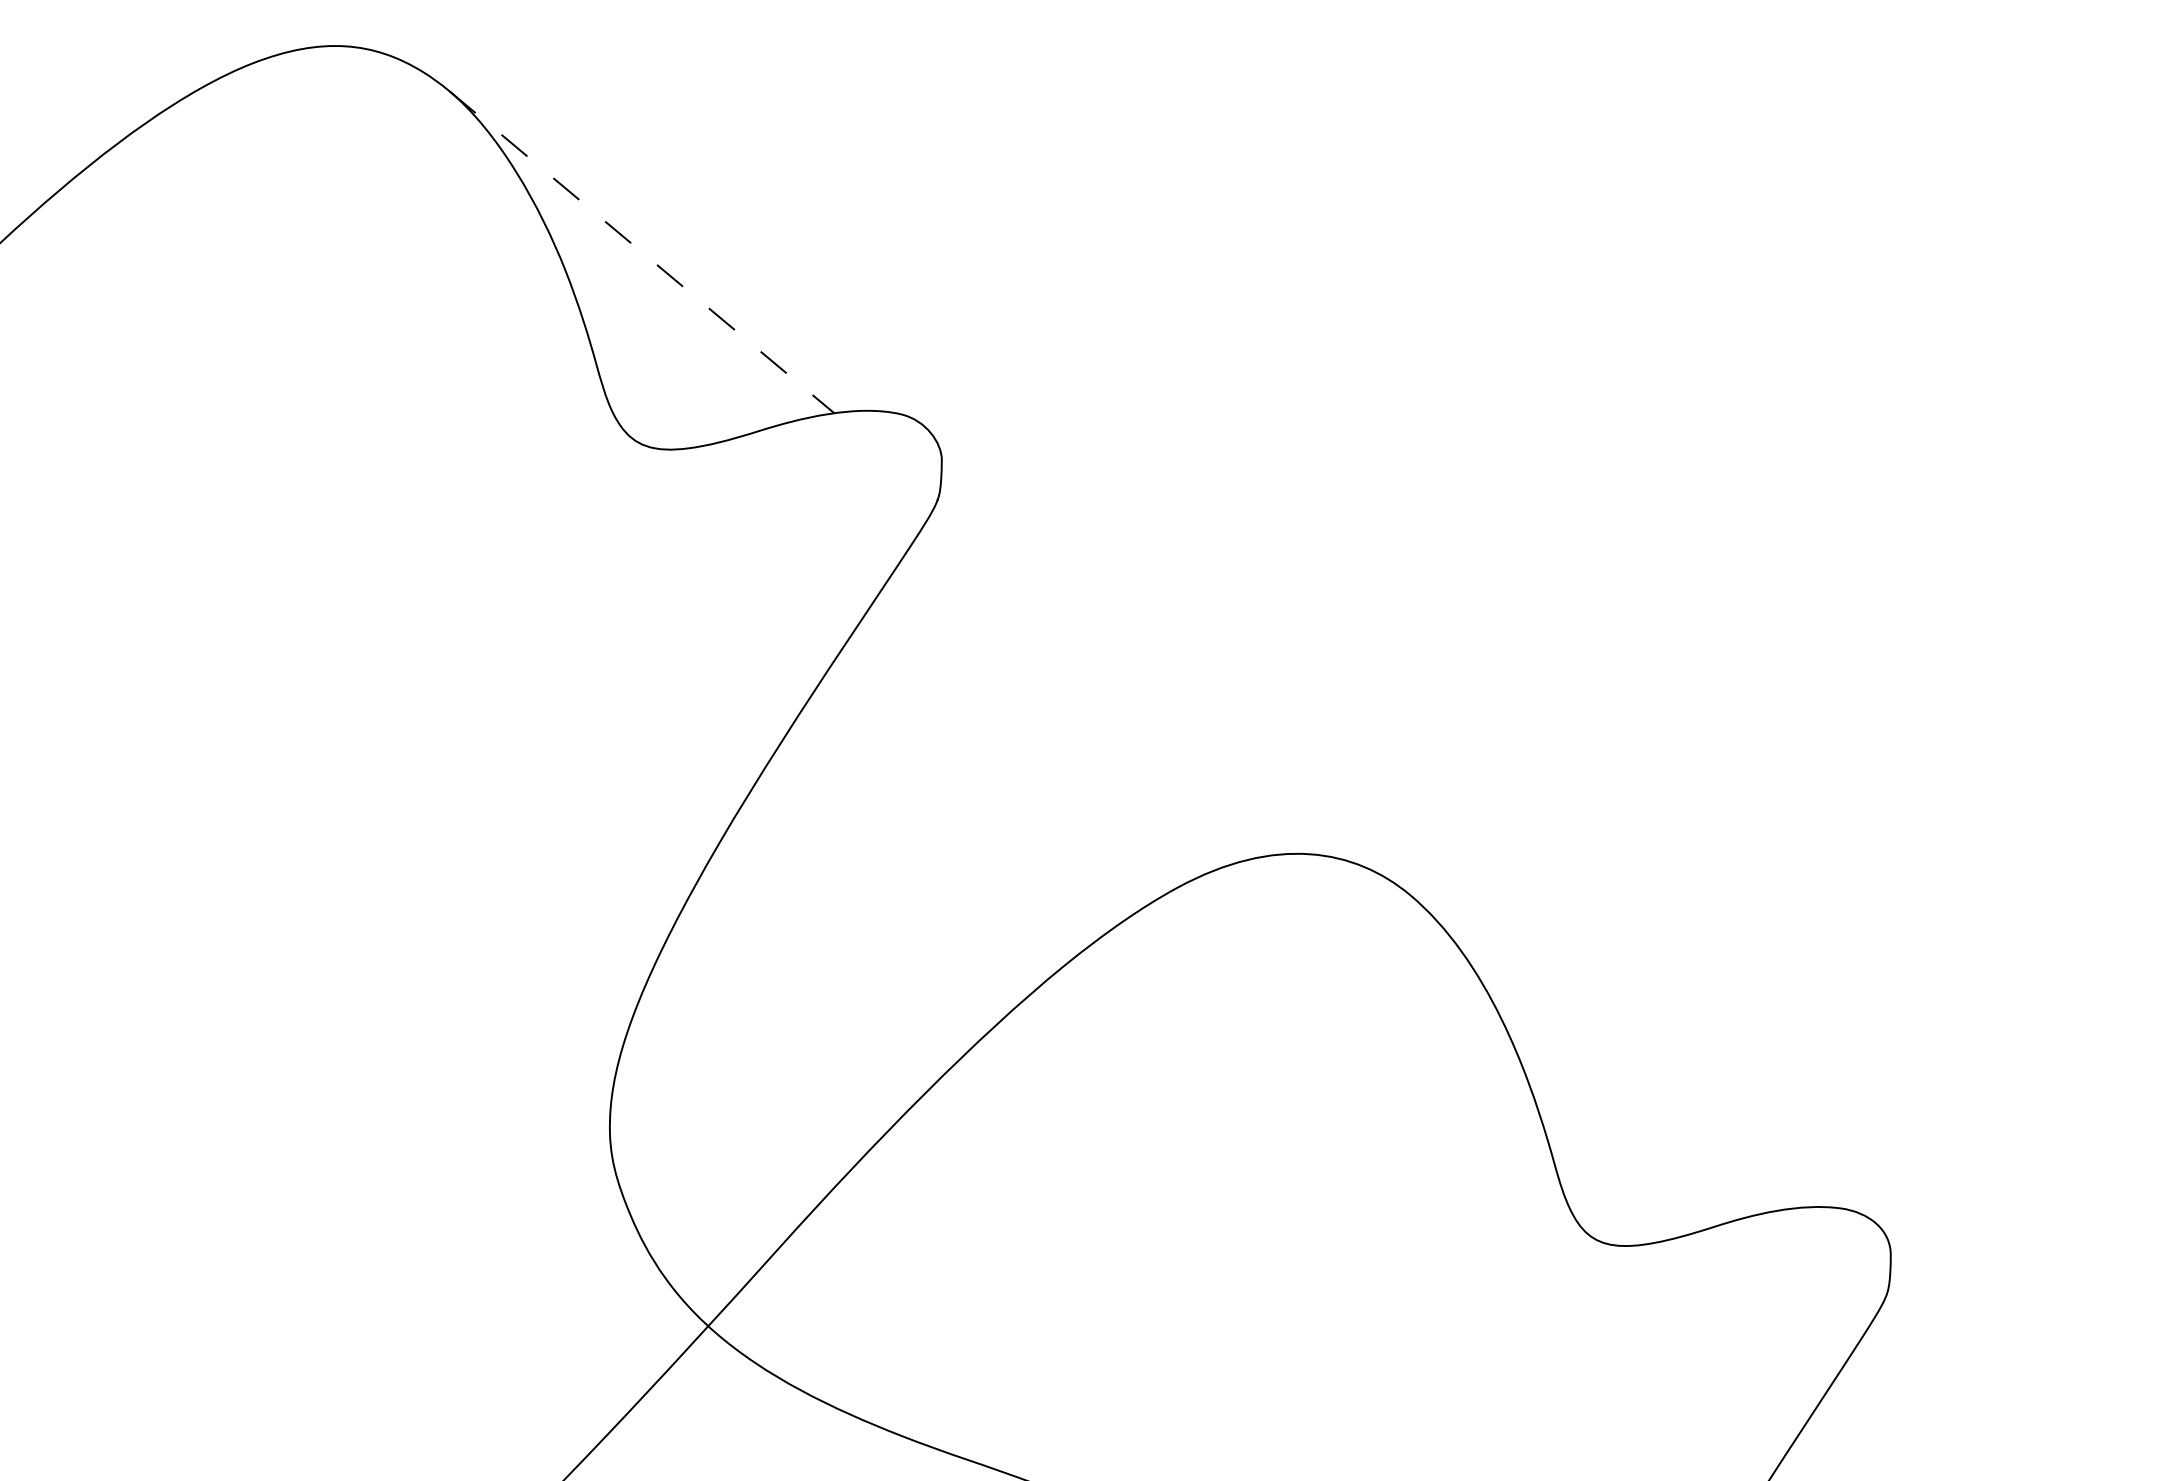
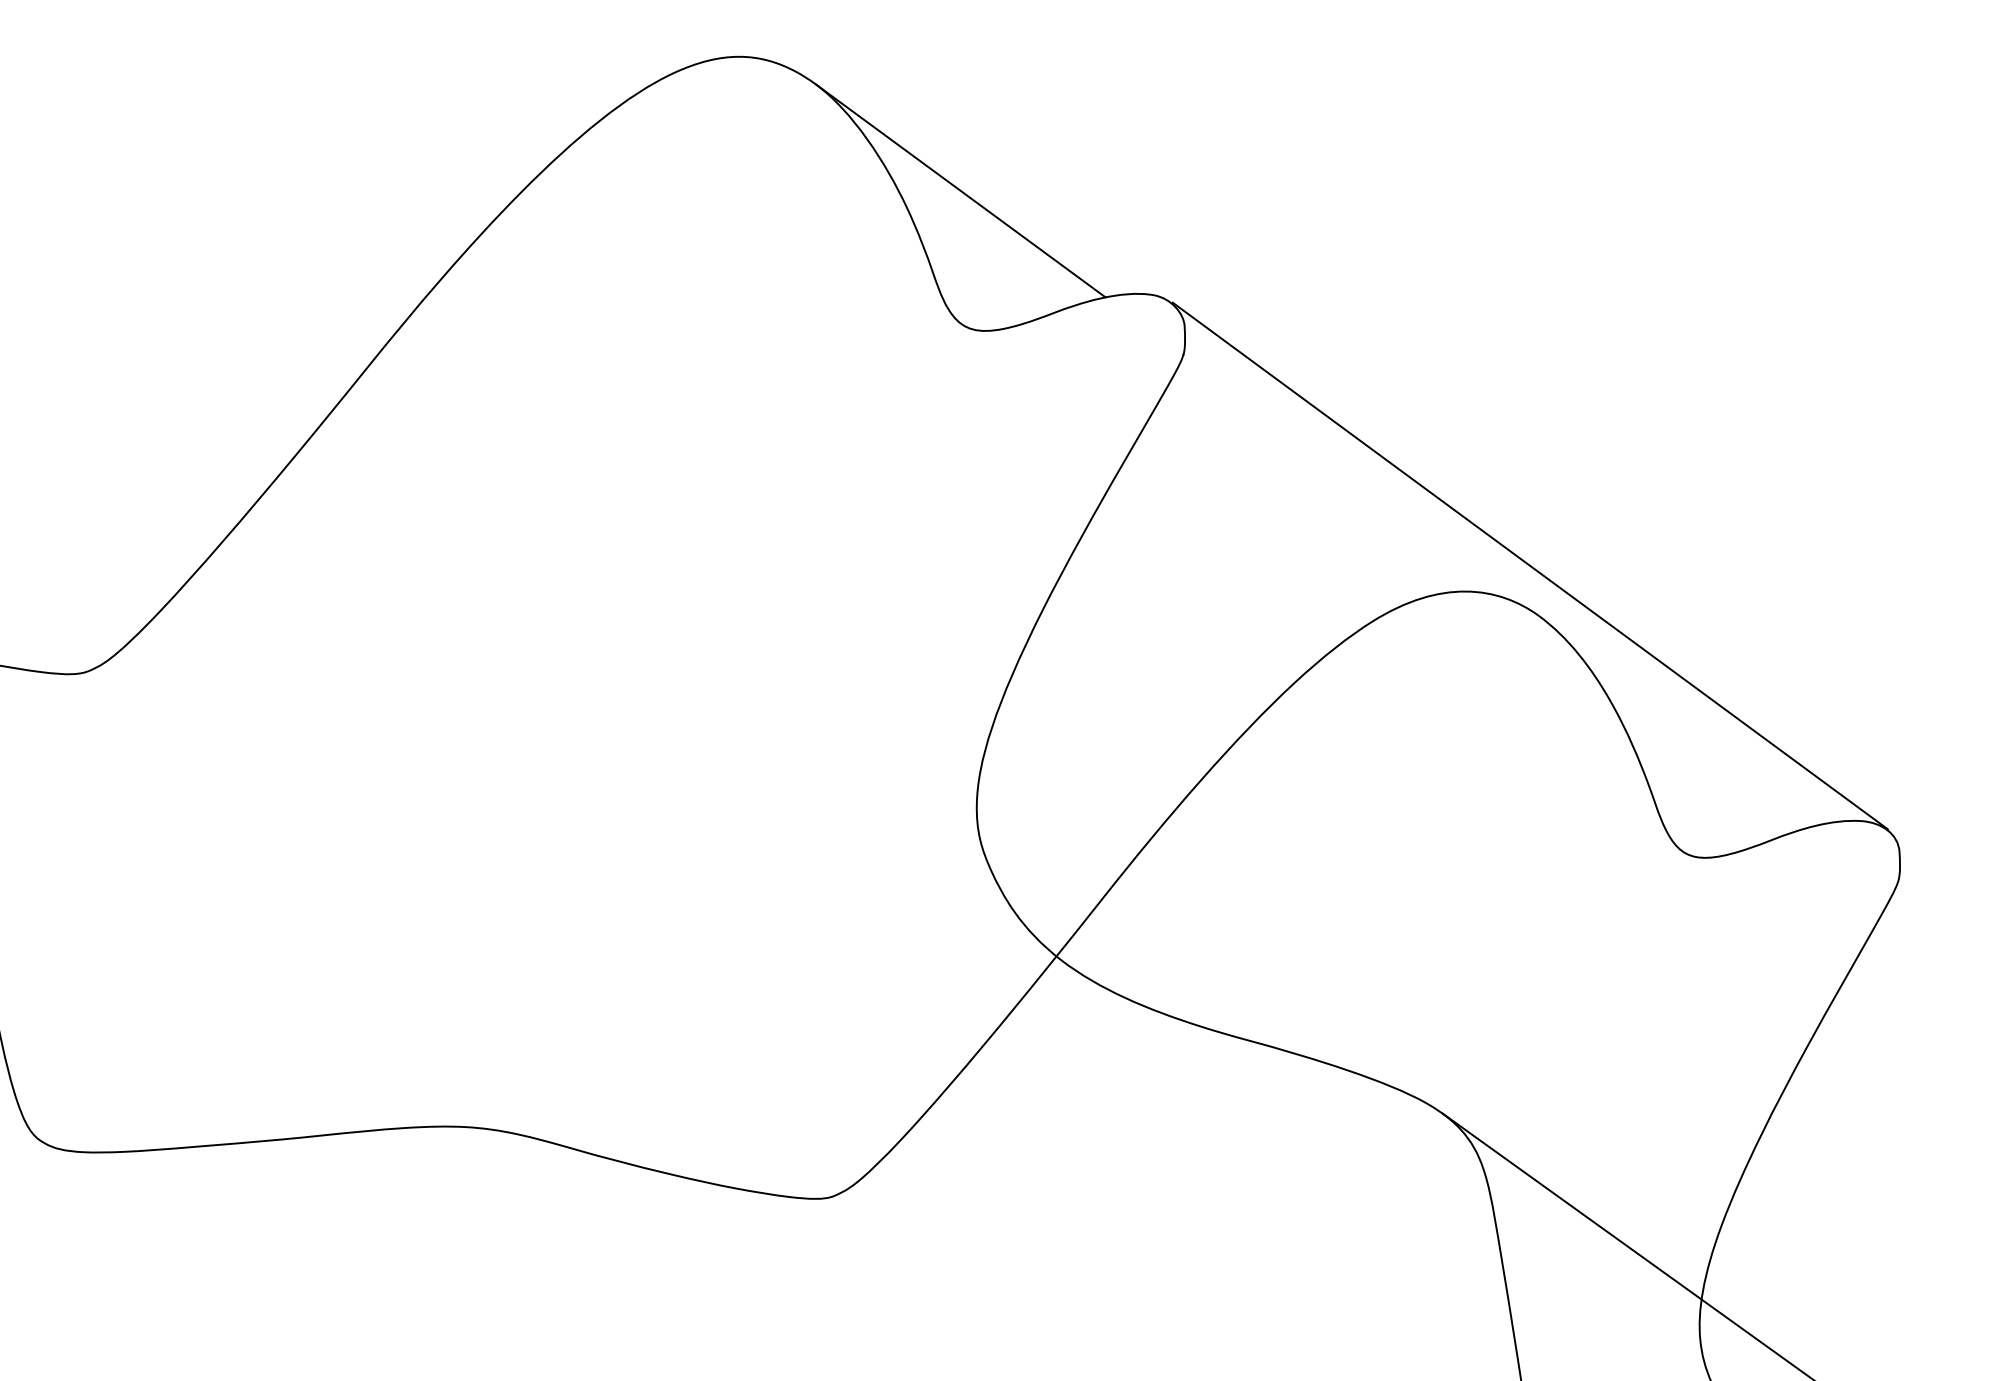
line: (641, 251) -> (960, 190), dashed -> solid
line: (1400, 823) -> (1529, 565), added

